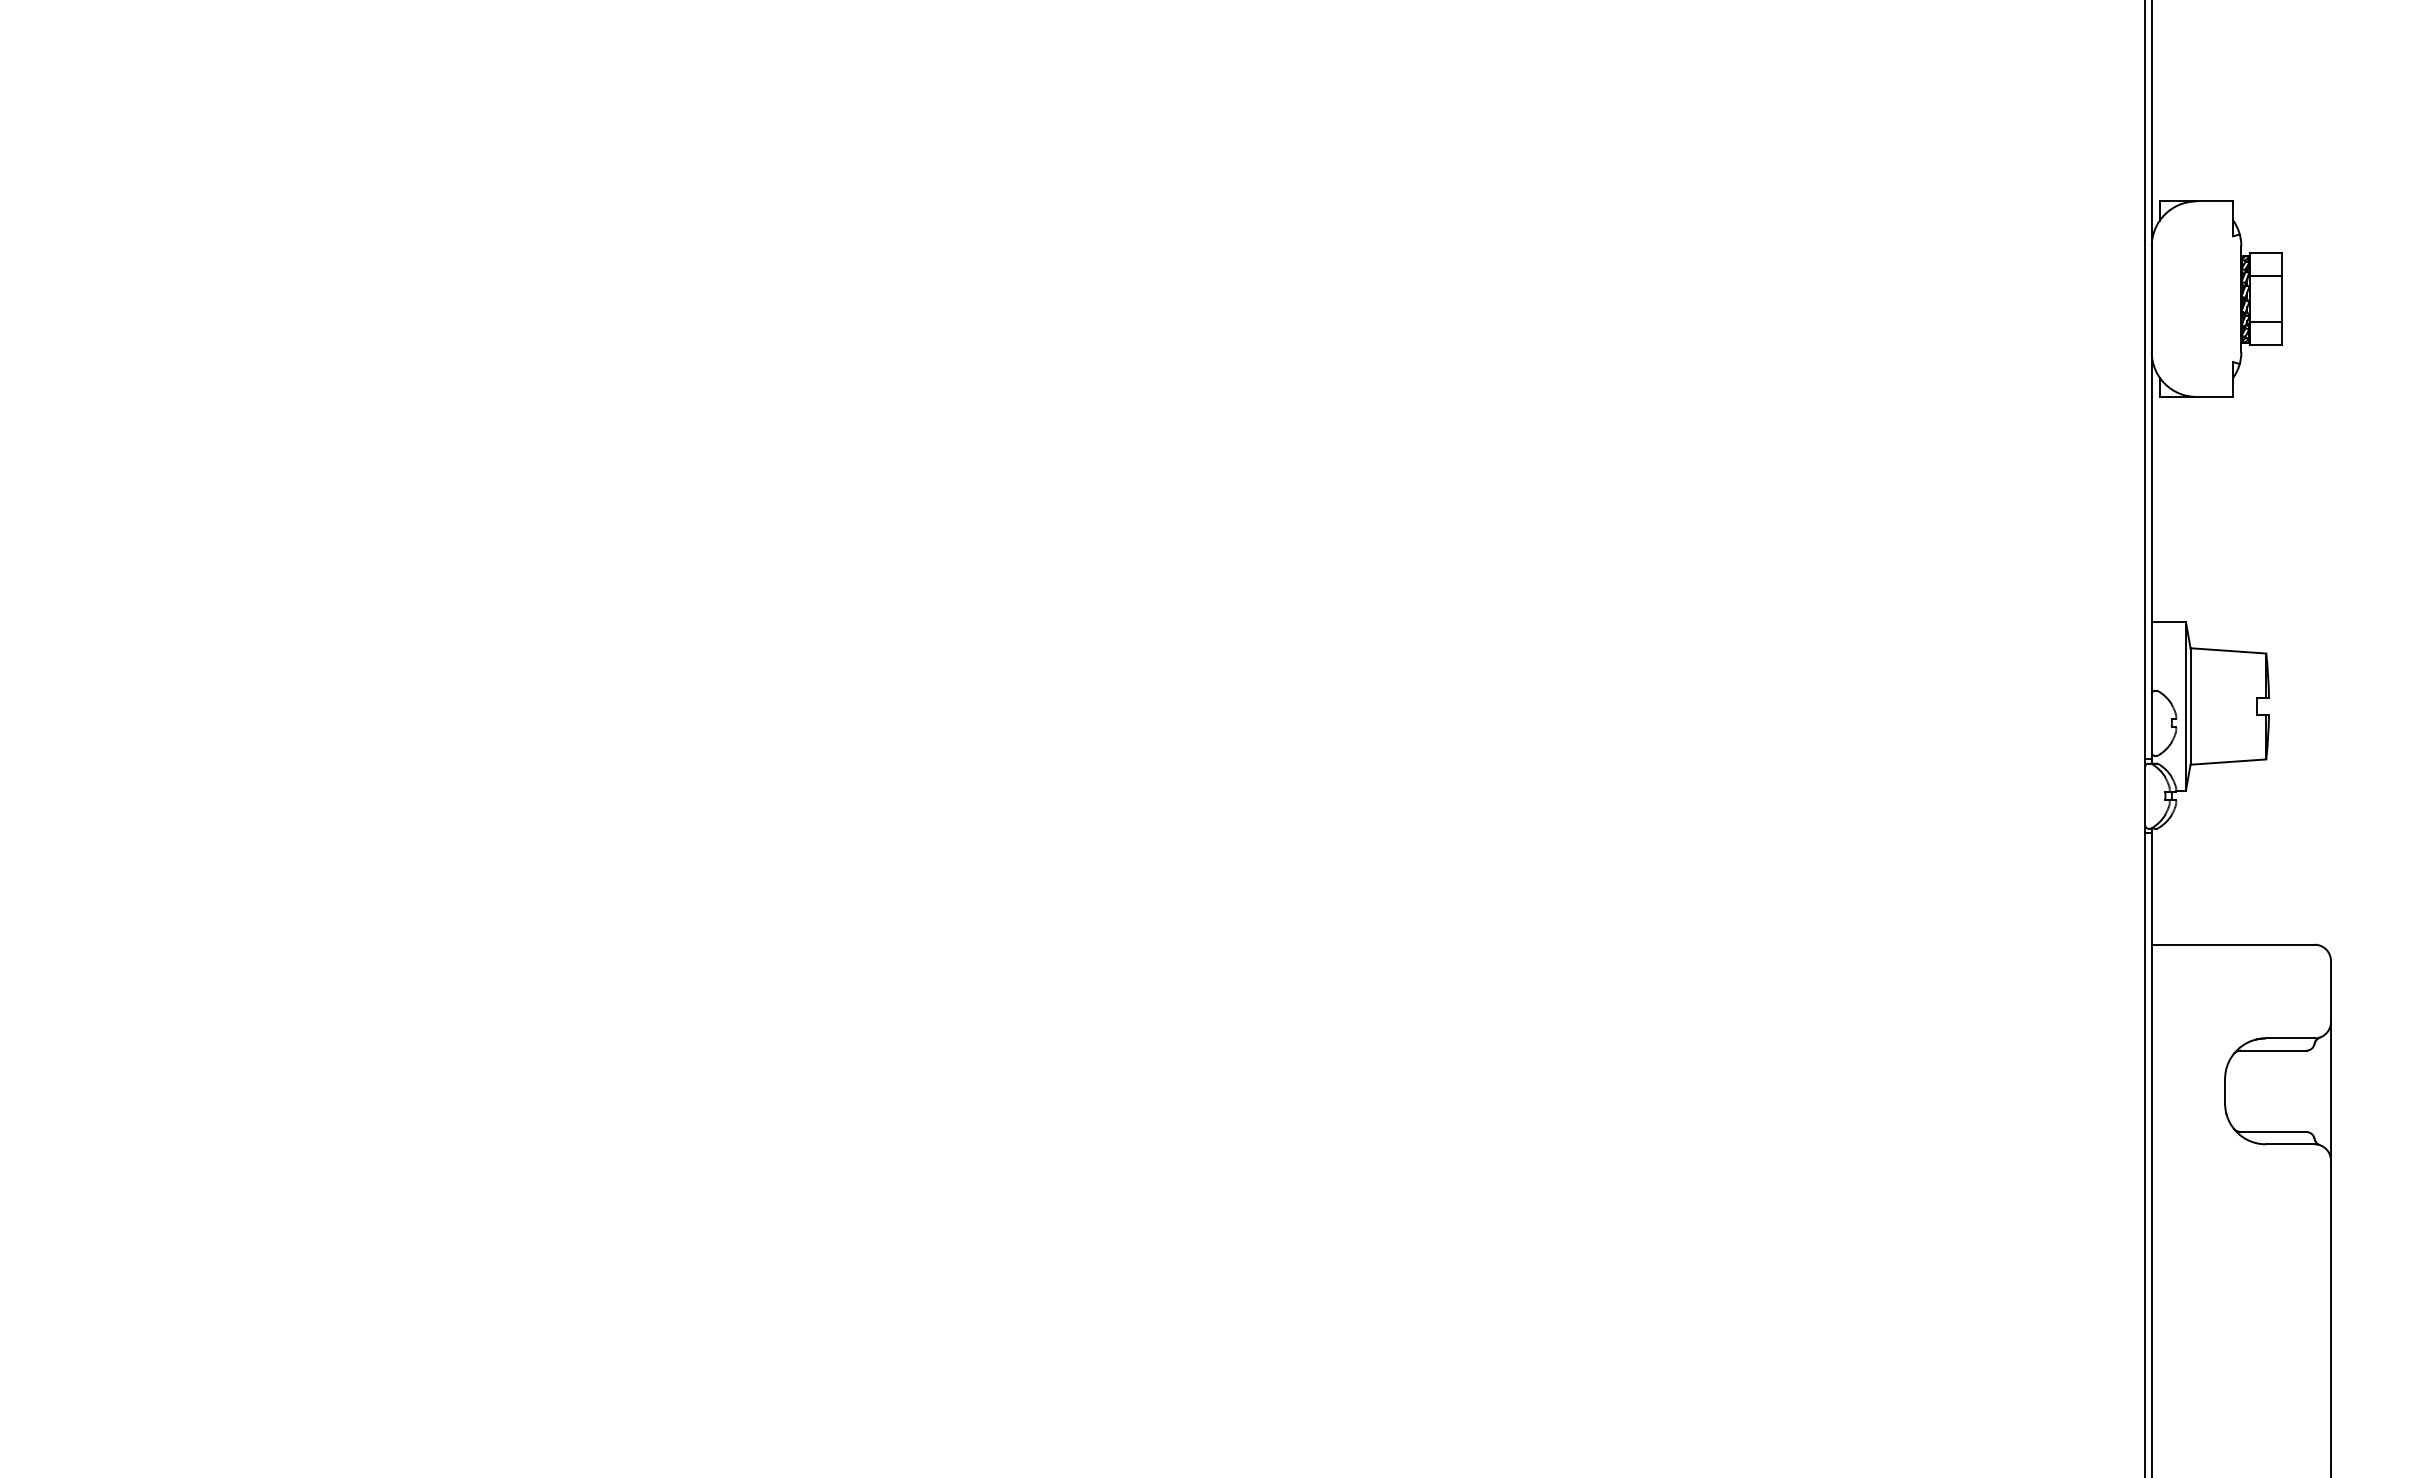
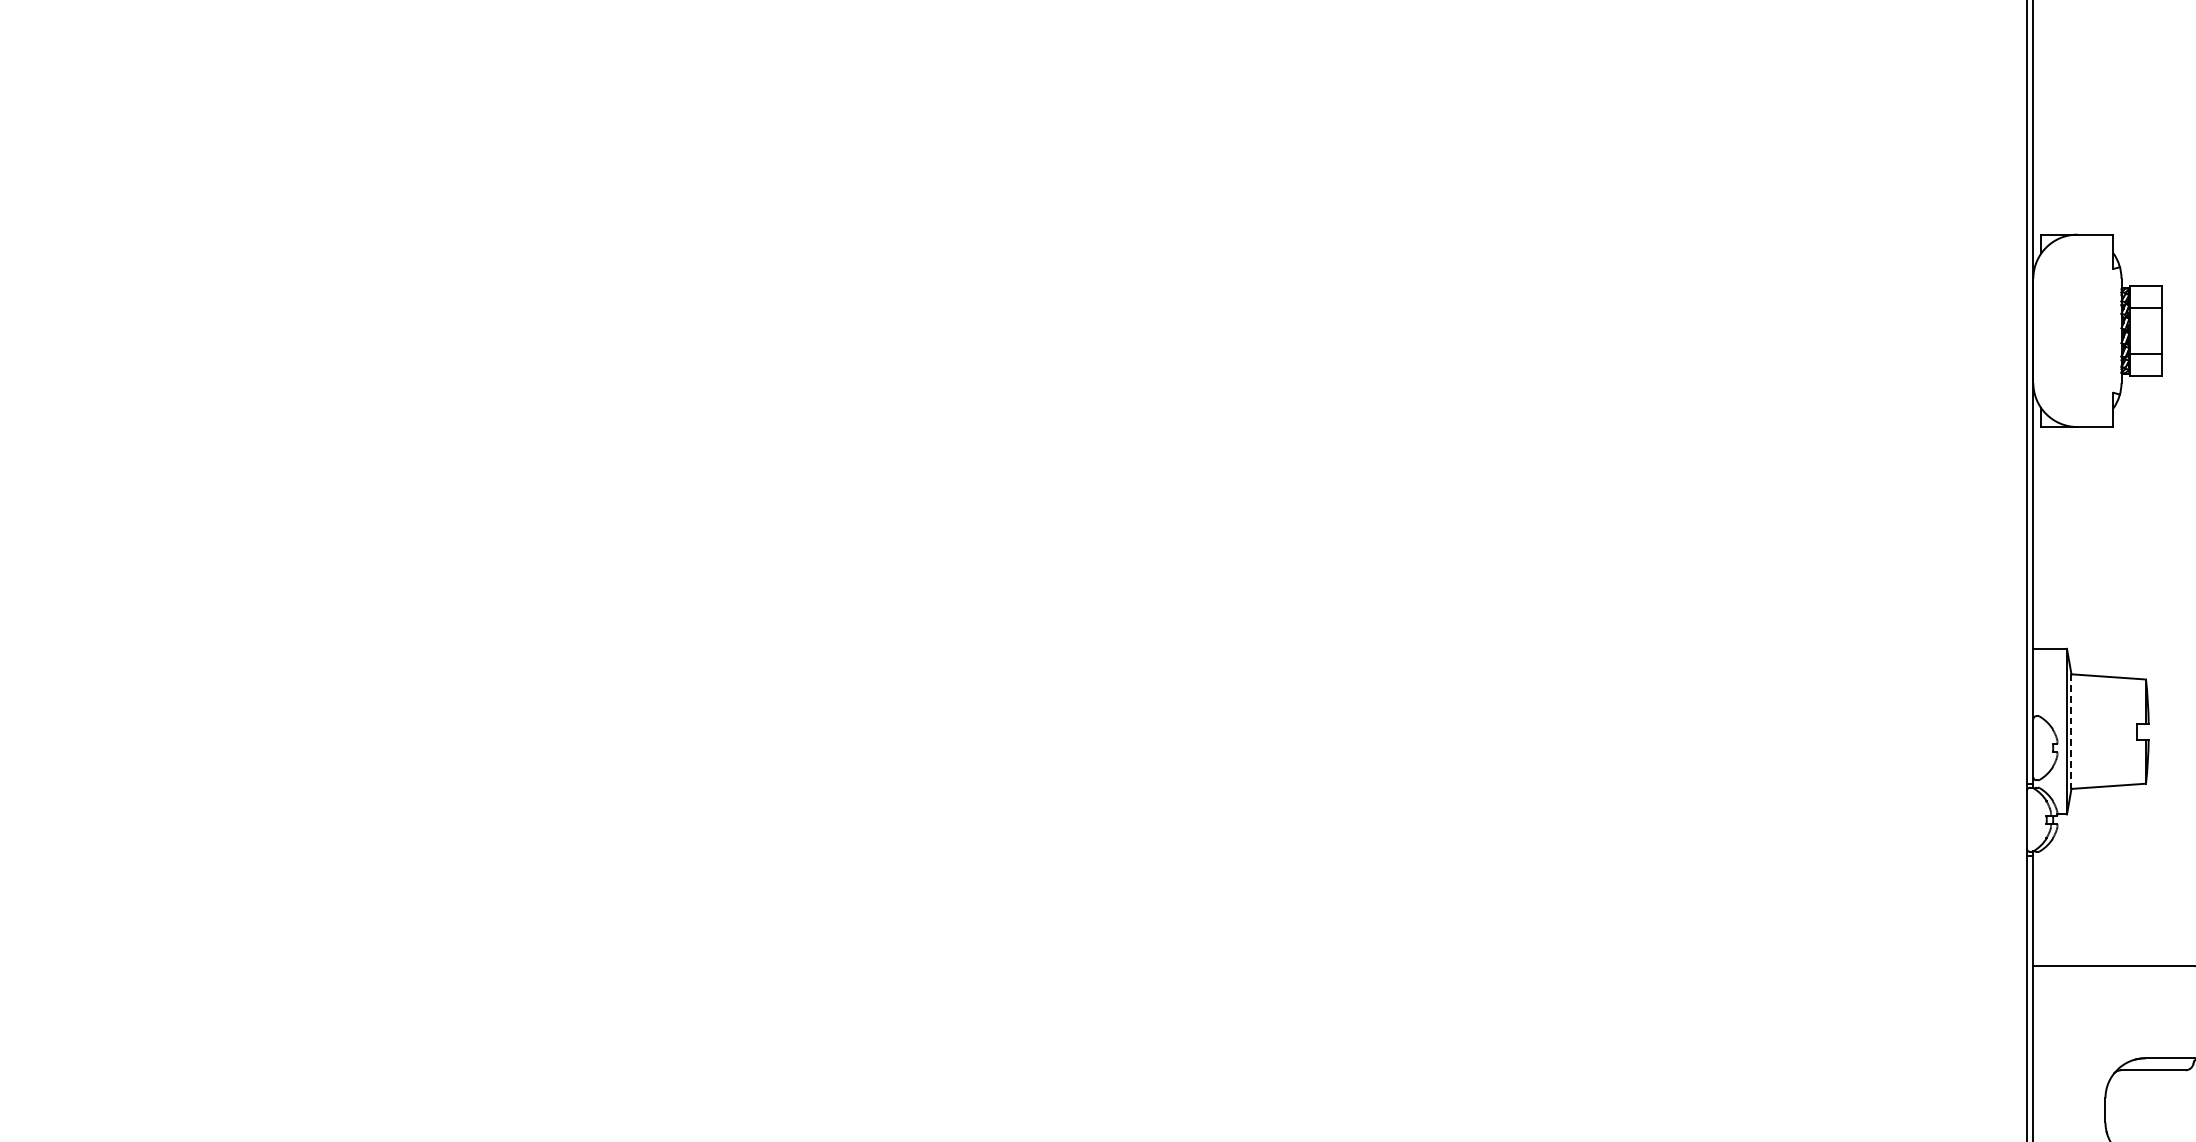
line: (2190, 706) -> (2071, 731), solid -> dashed

